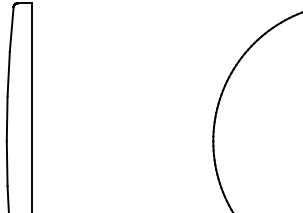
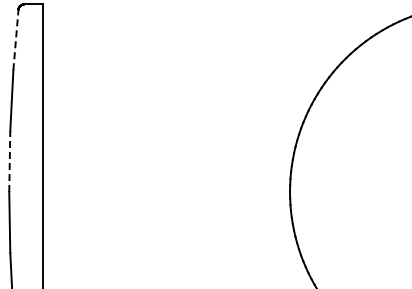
line: (12, 29) -> (16, 39), solid -> dashed
line: (6, 119) -> (9, 161), solid -> dashed

